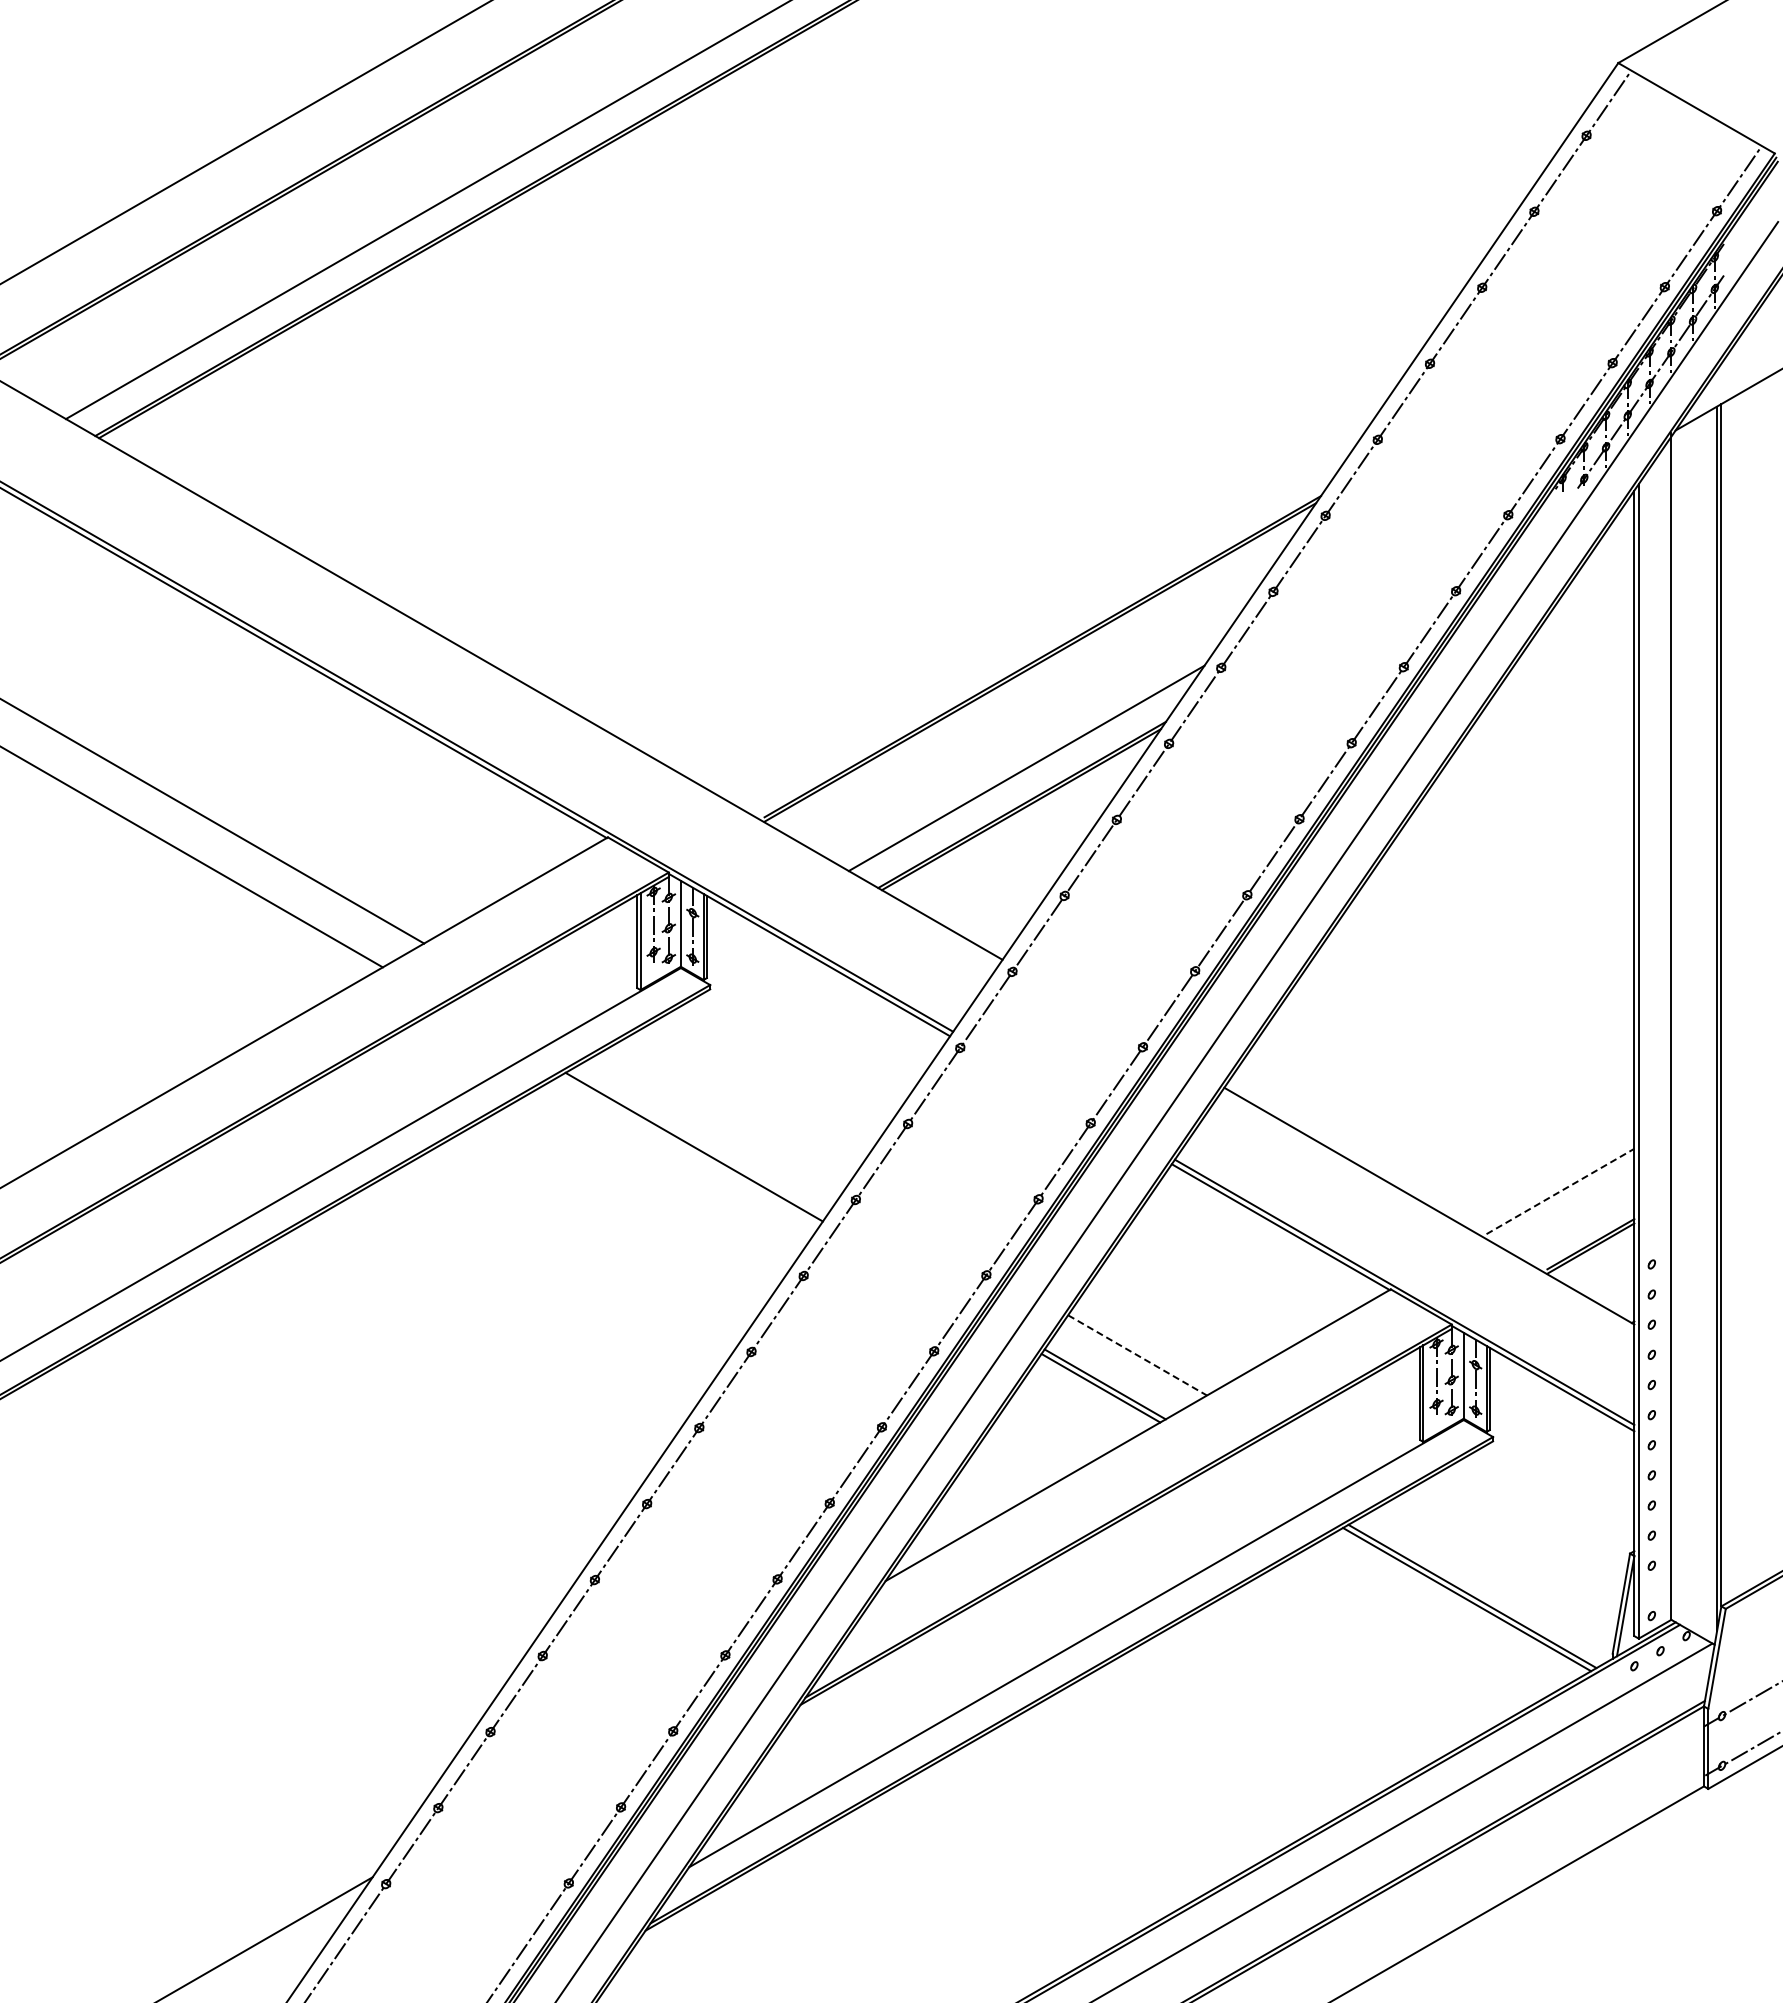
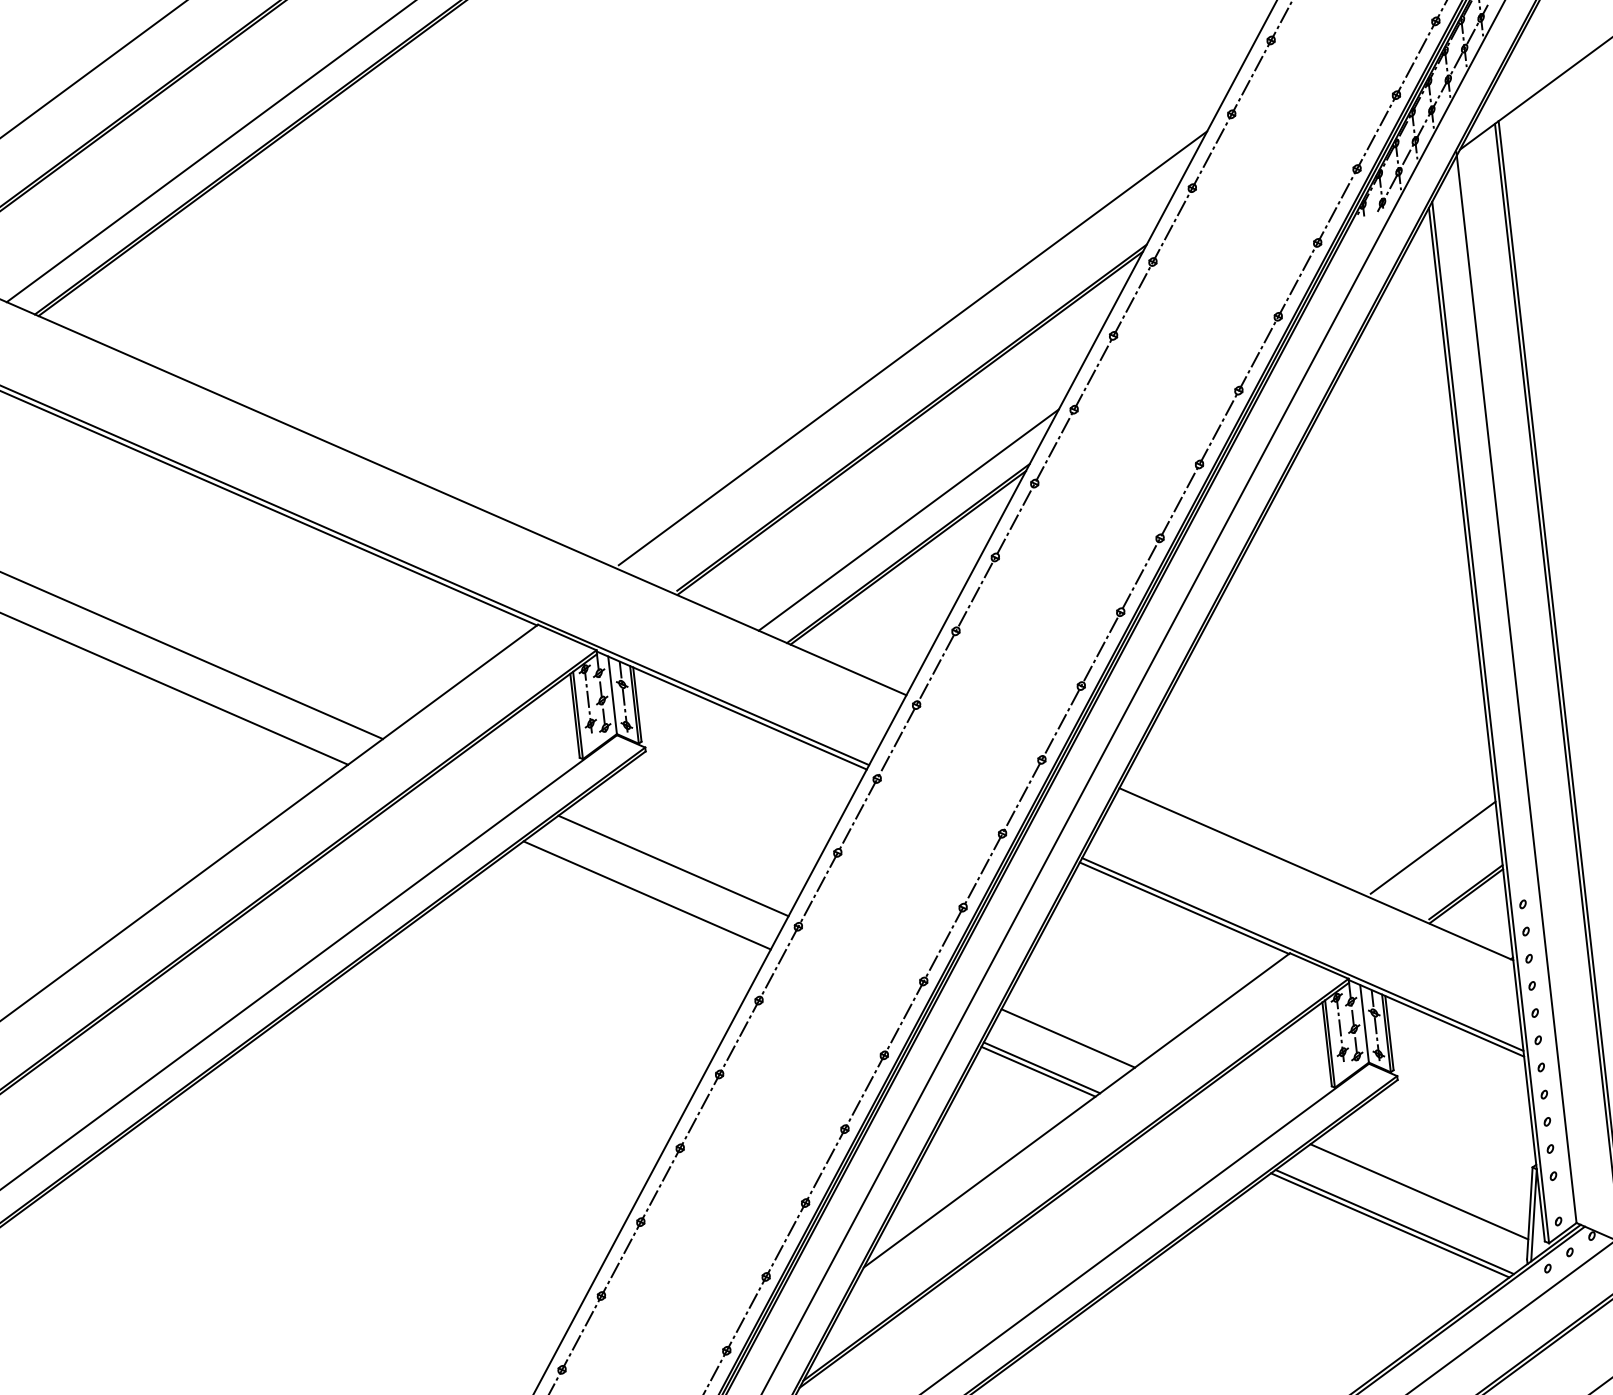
line: (1051, 580) -> (912, 348), added
line: (726, 1118) -> (673, 866), added
line: (1560, 1191) -> (1433, 847), dashed -> solid
line: (1138, 1355) -> (1069, 1038), dashed -> solid
line: (1502, 1566) -> (1418, 1191), added

